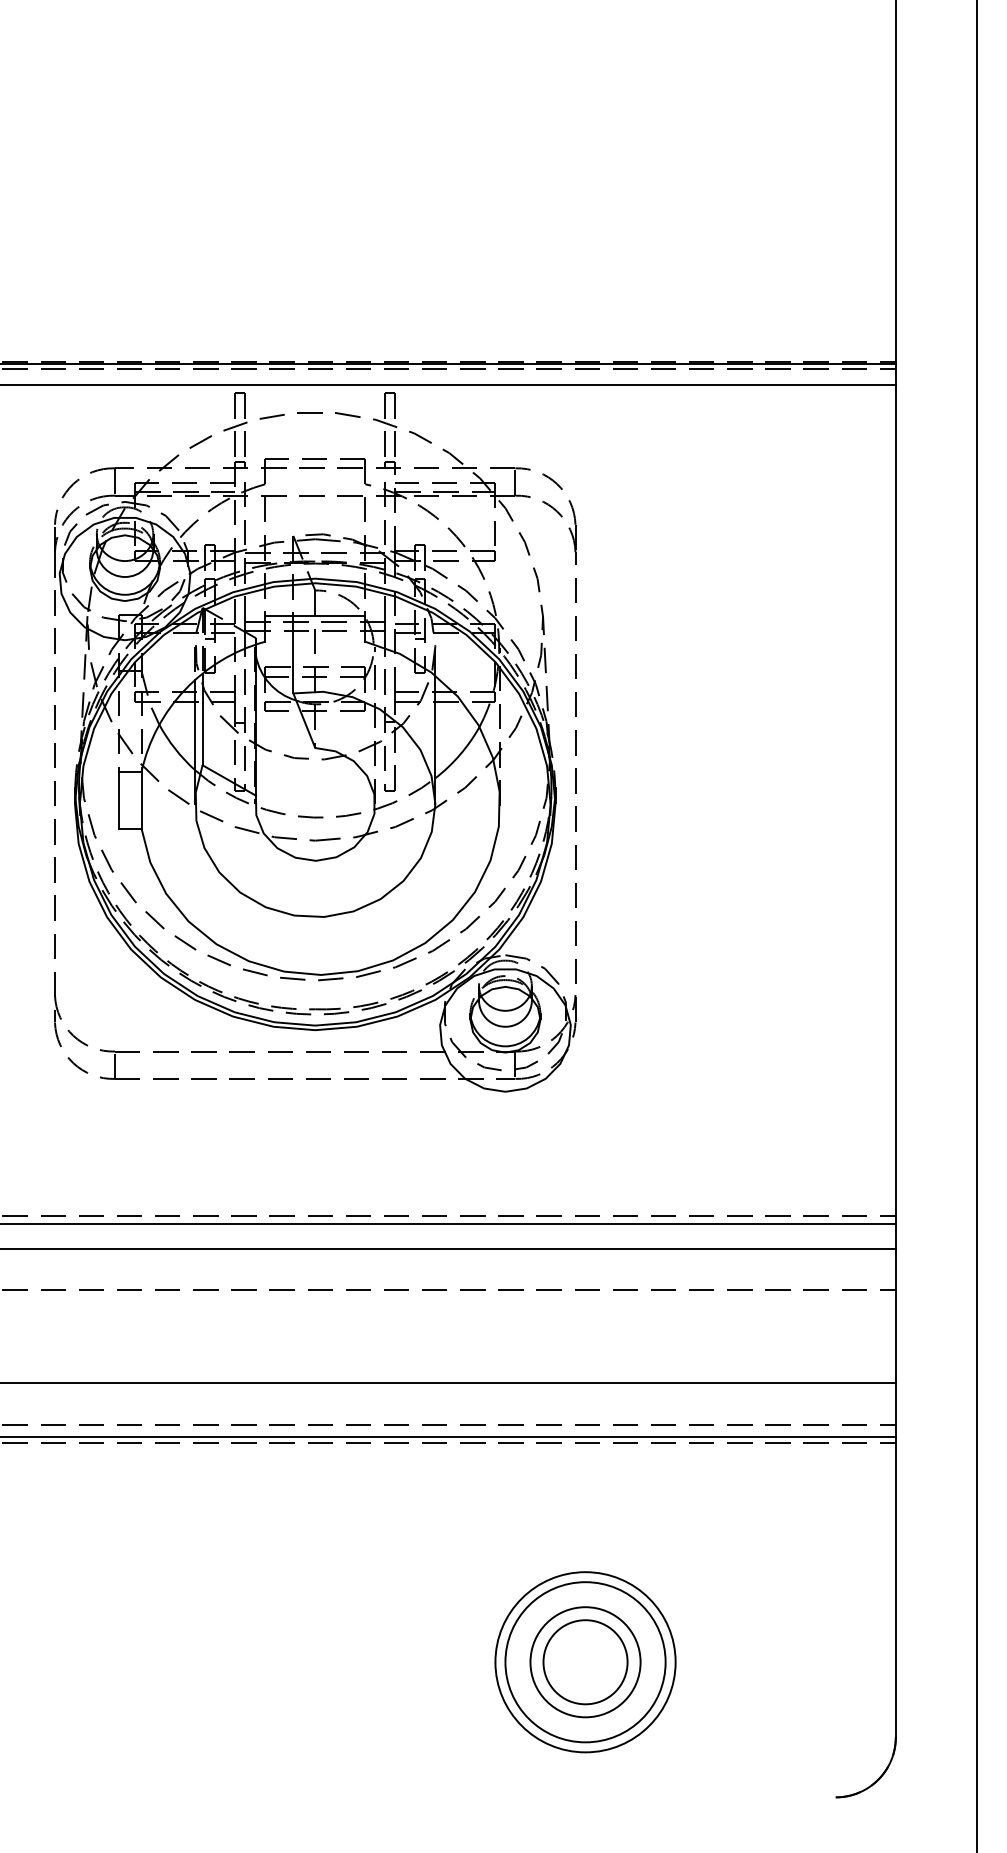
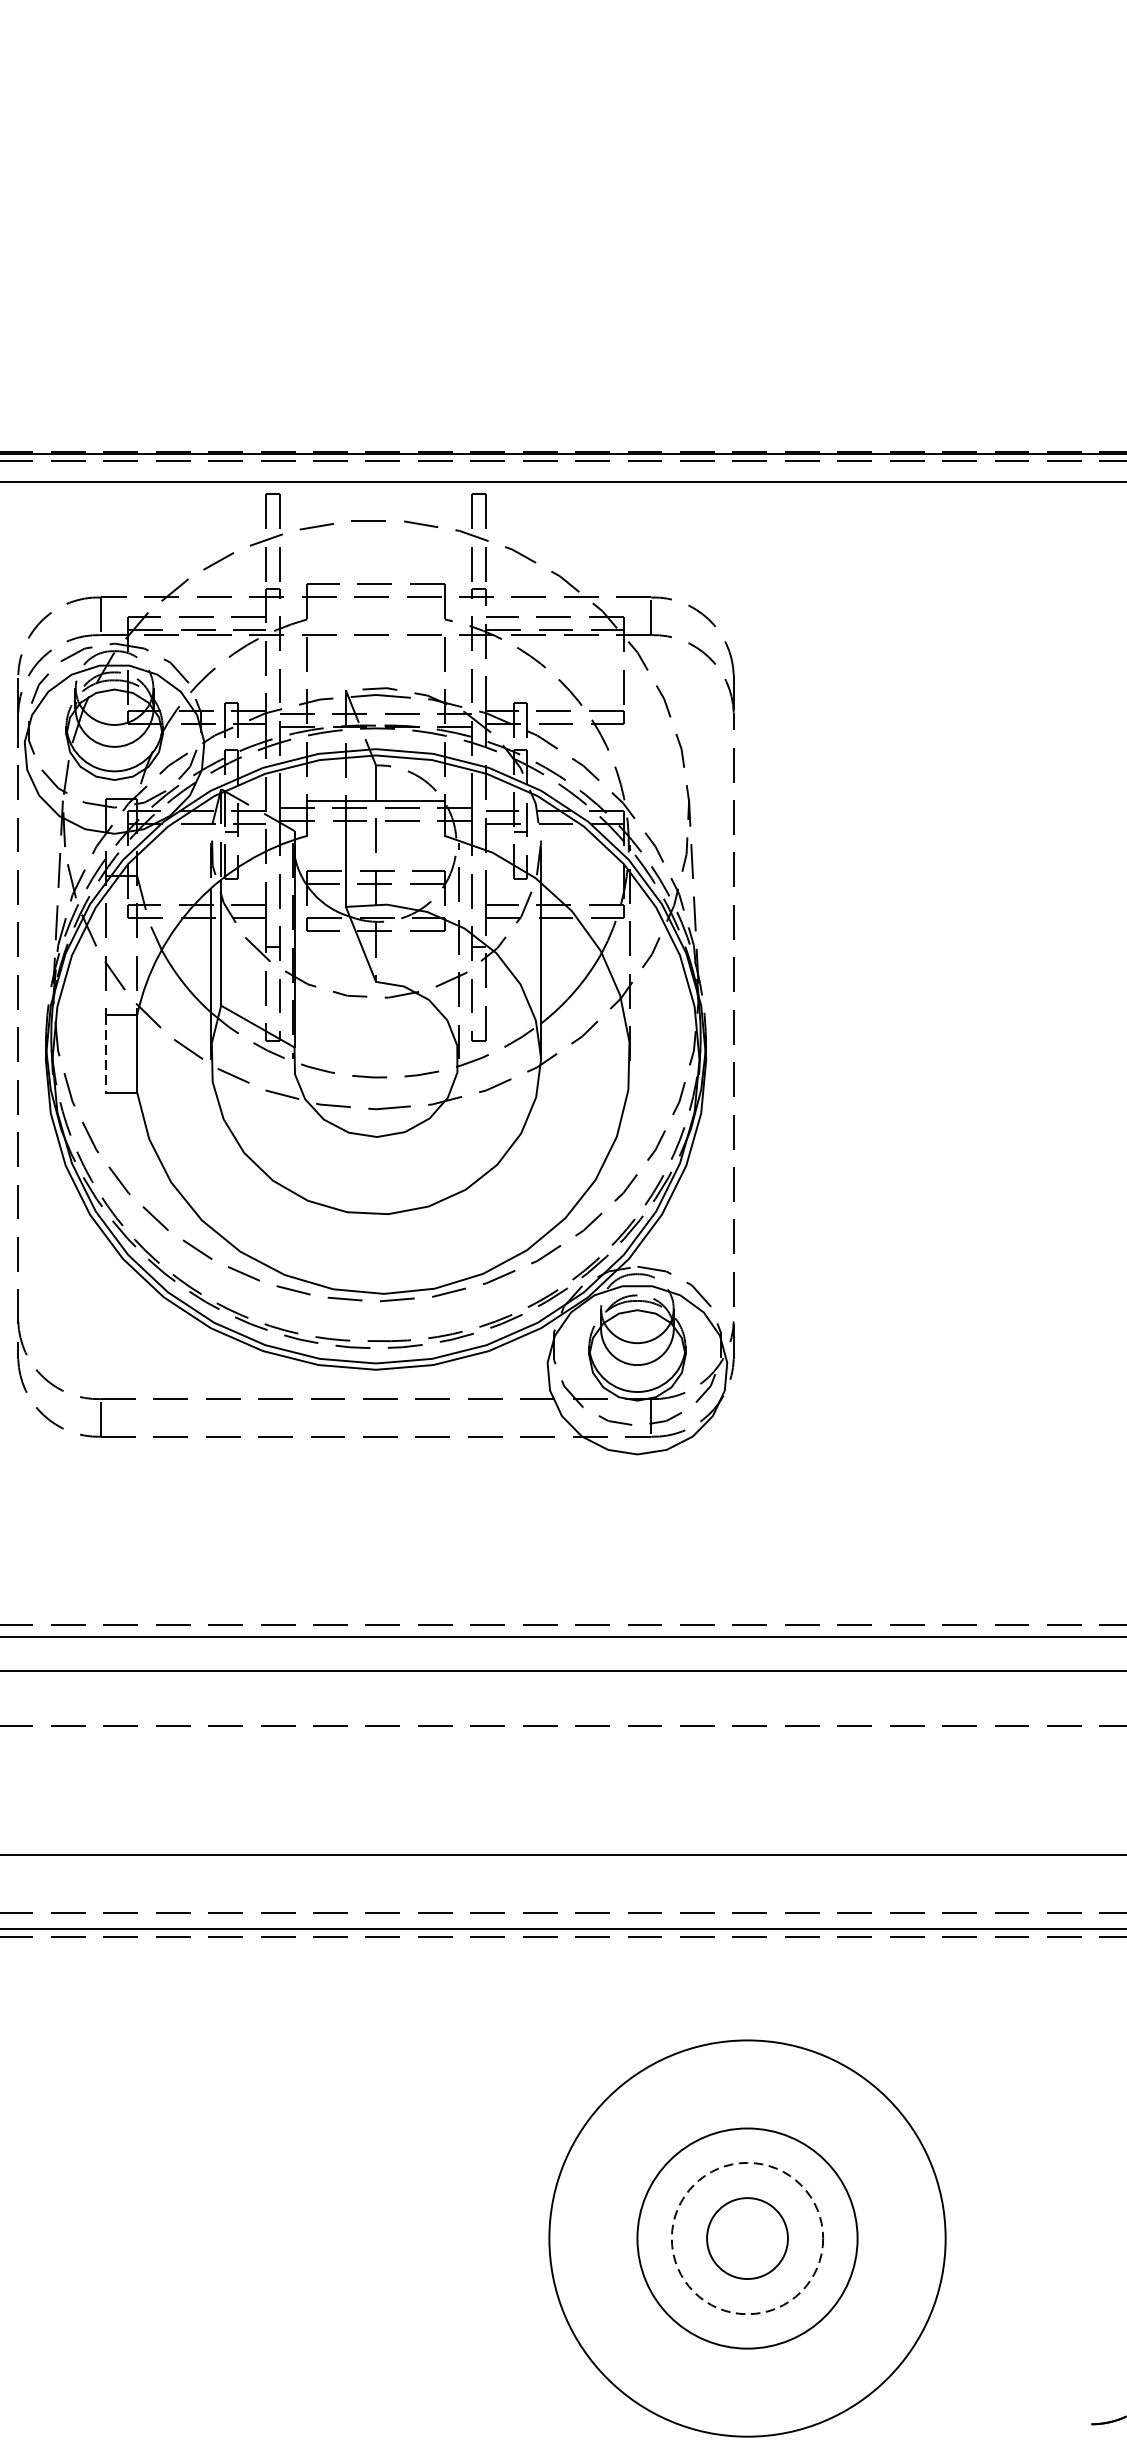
line: (118, 800) -> (105, 1054), solid -> dashed
circle: (585, 1662) -> (747, 2238), size x0.7
circle: (585, 1662) -> (747, 2238), size x1.6
circle: (585, 1662) -> (747, 2238), solid -> dashed

